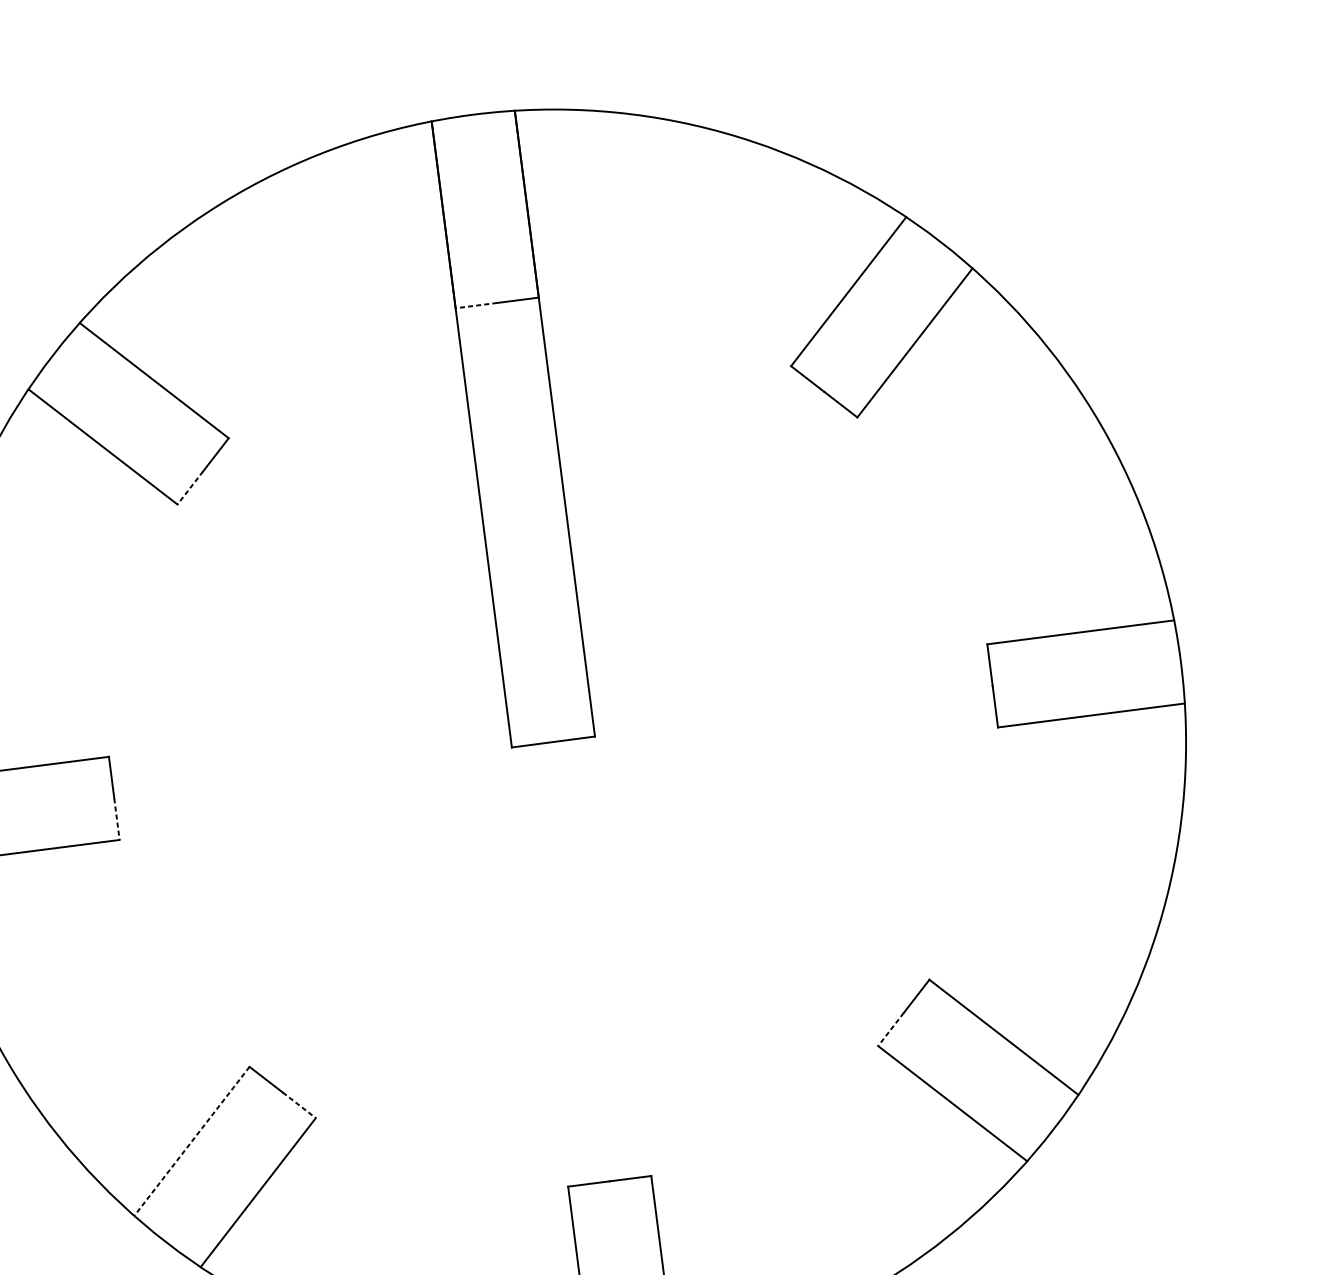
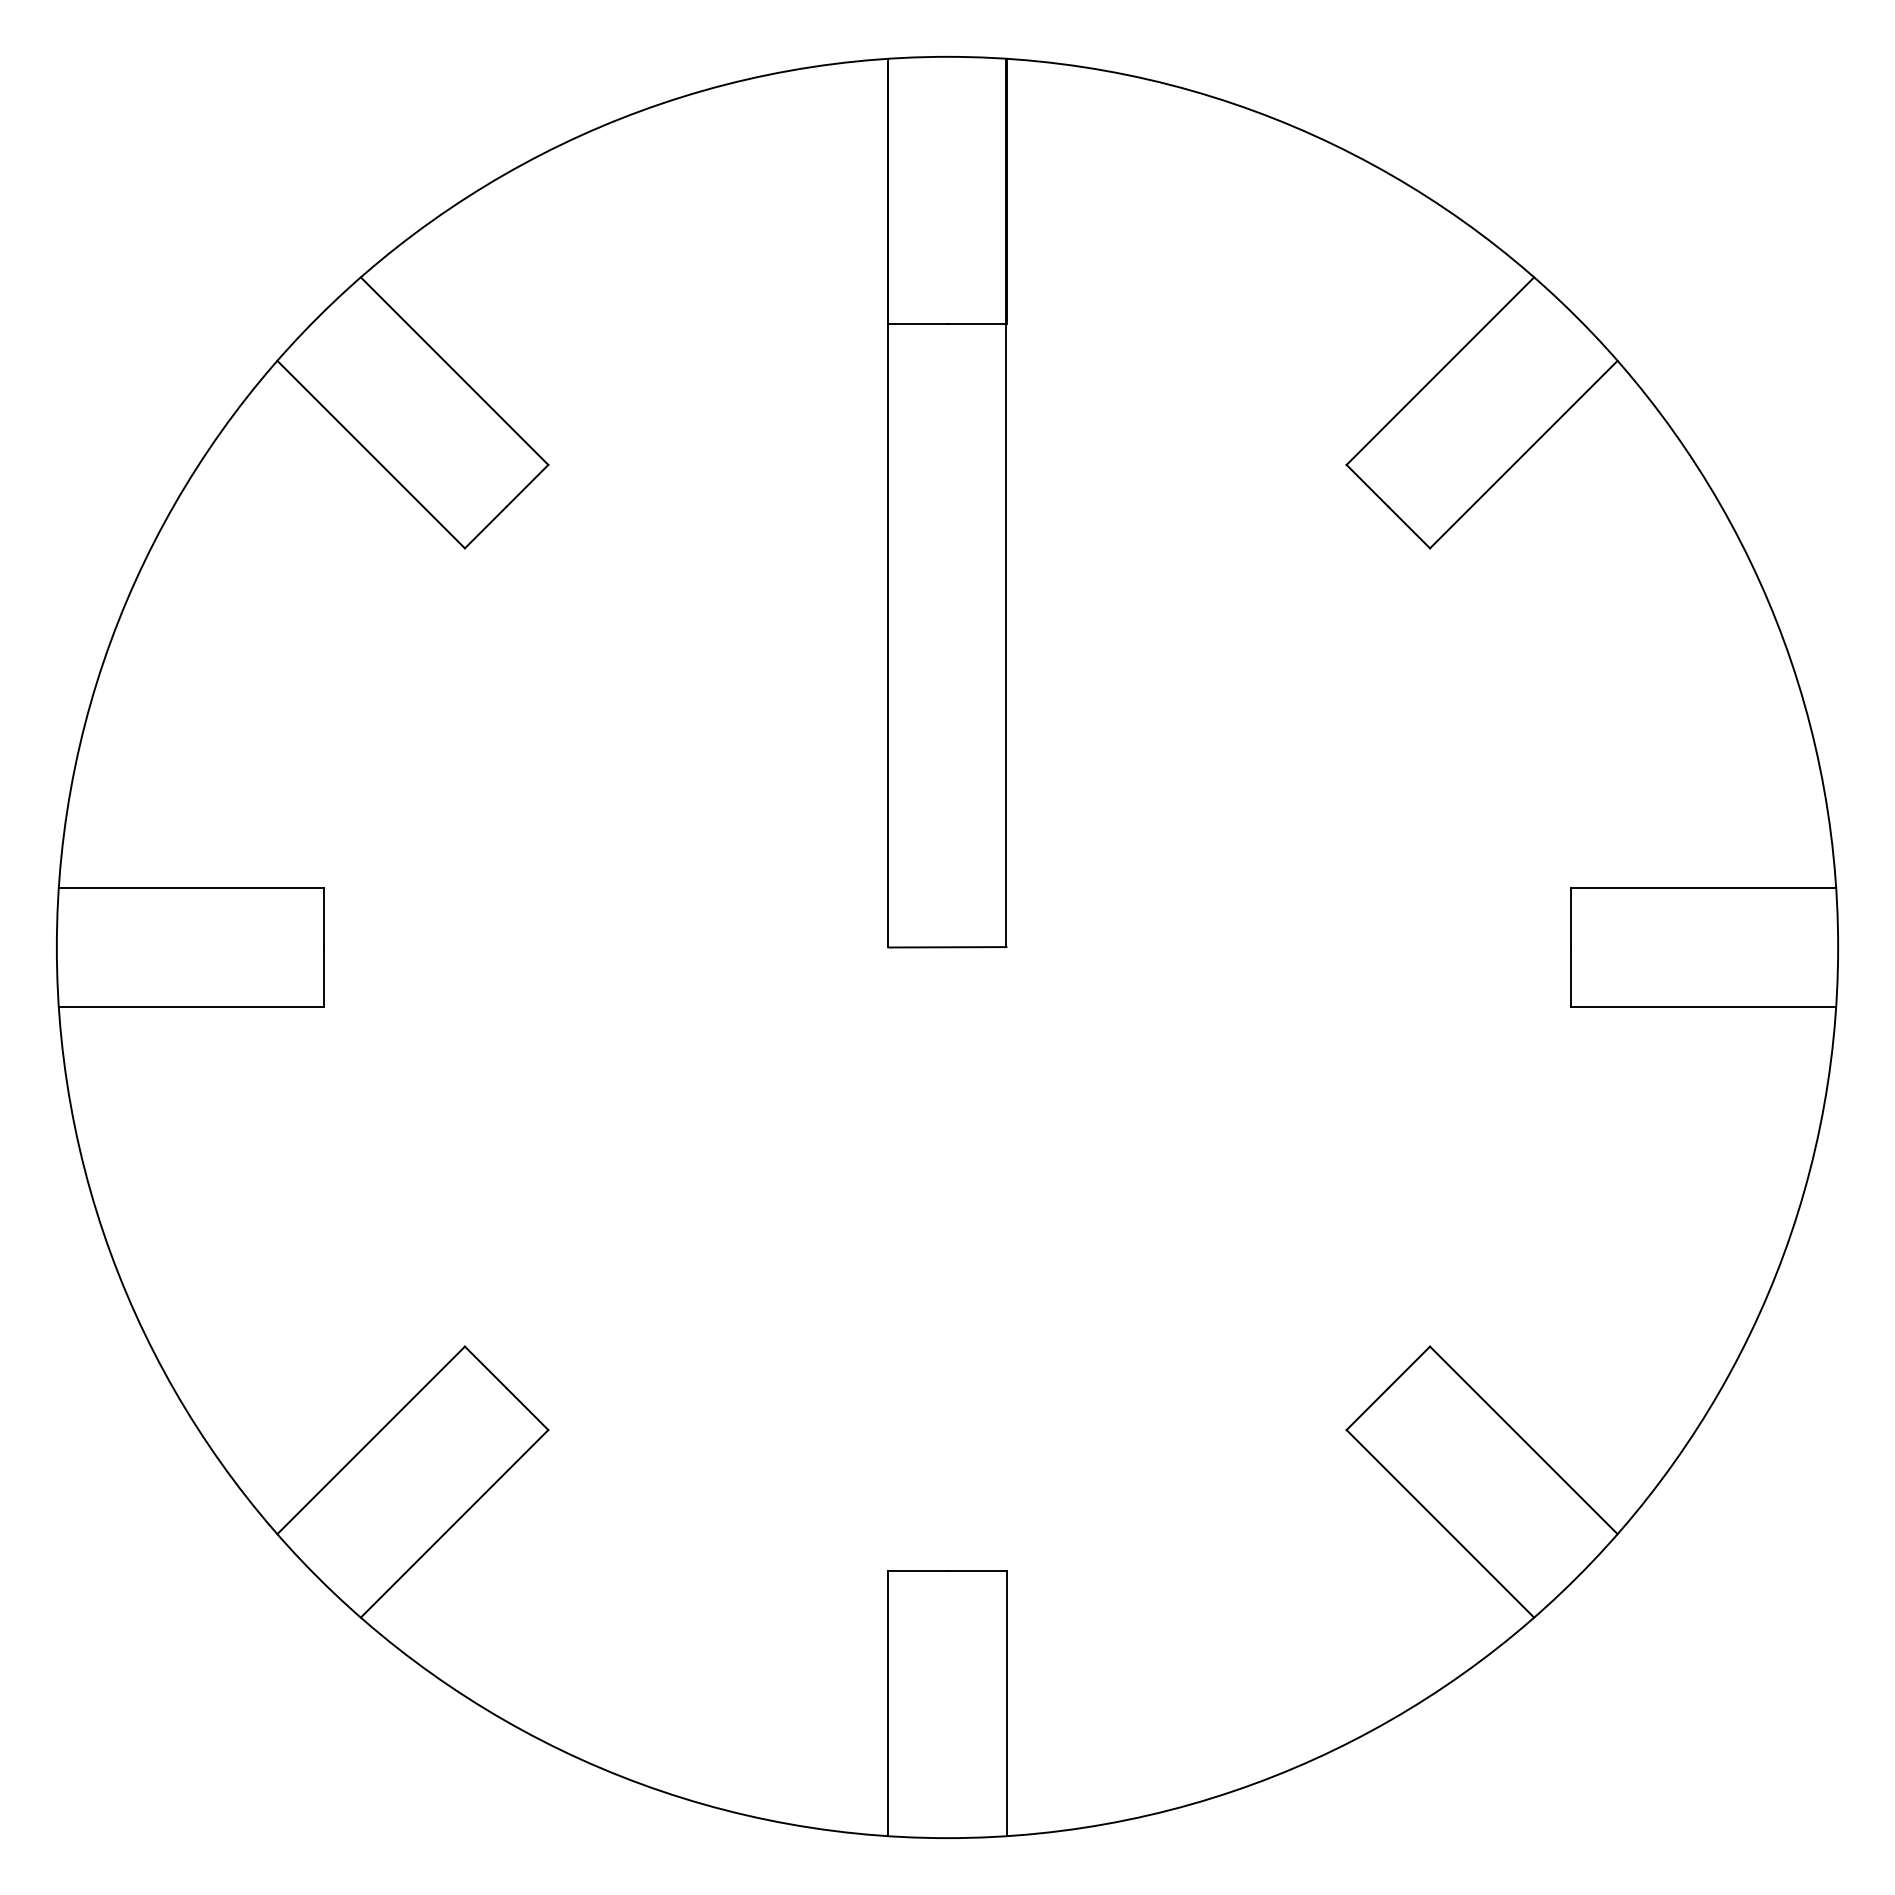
line: (476, 305) -> (917, 324), dashed -> solid
line: (190, 487) -> (485, 527), dashed -> solid
line: (117, 819) -> (324, 977), dashed -> solid
line: (891, 1029) -> (1367, 1409), dashed -> solid
line: (299, 1105) -> (527, 1409), dashed -> solid
line: (192, 1141) -> (371, 1440), dashed -> solid

